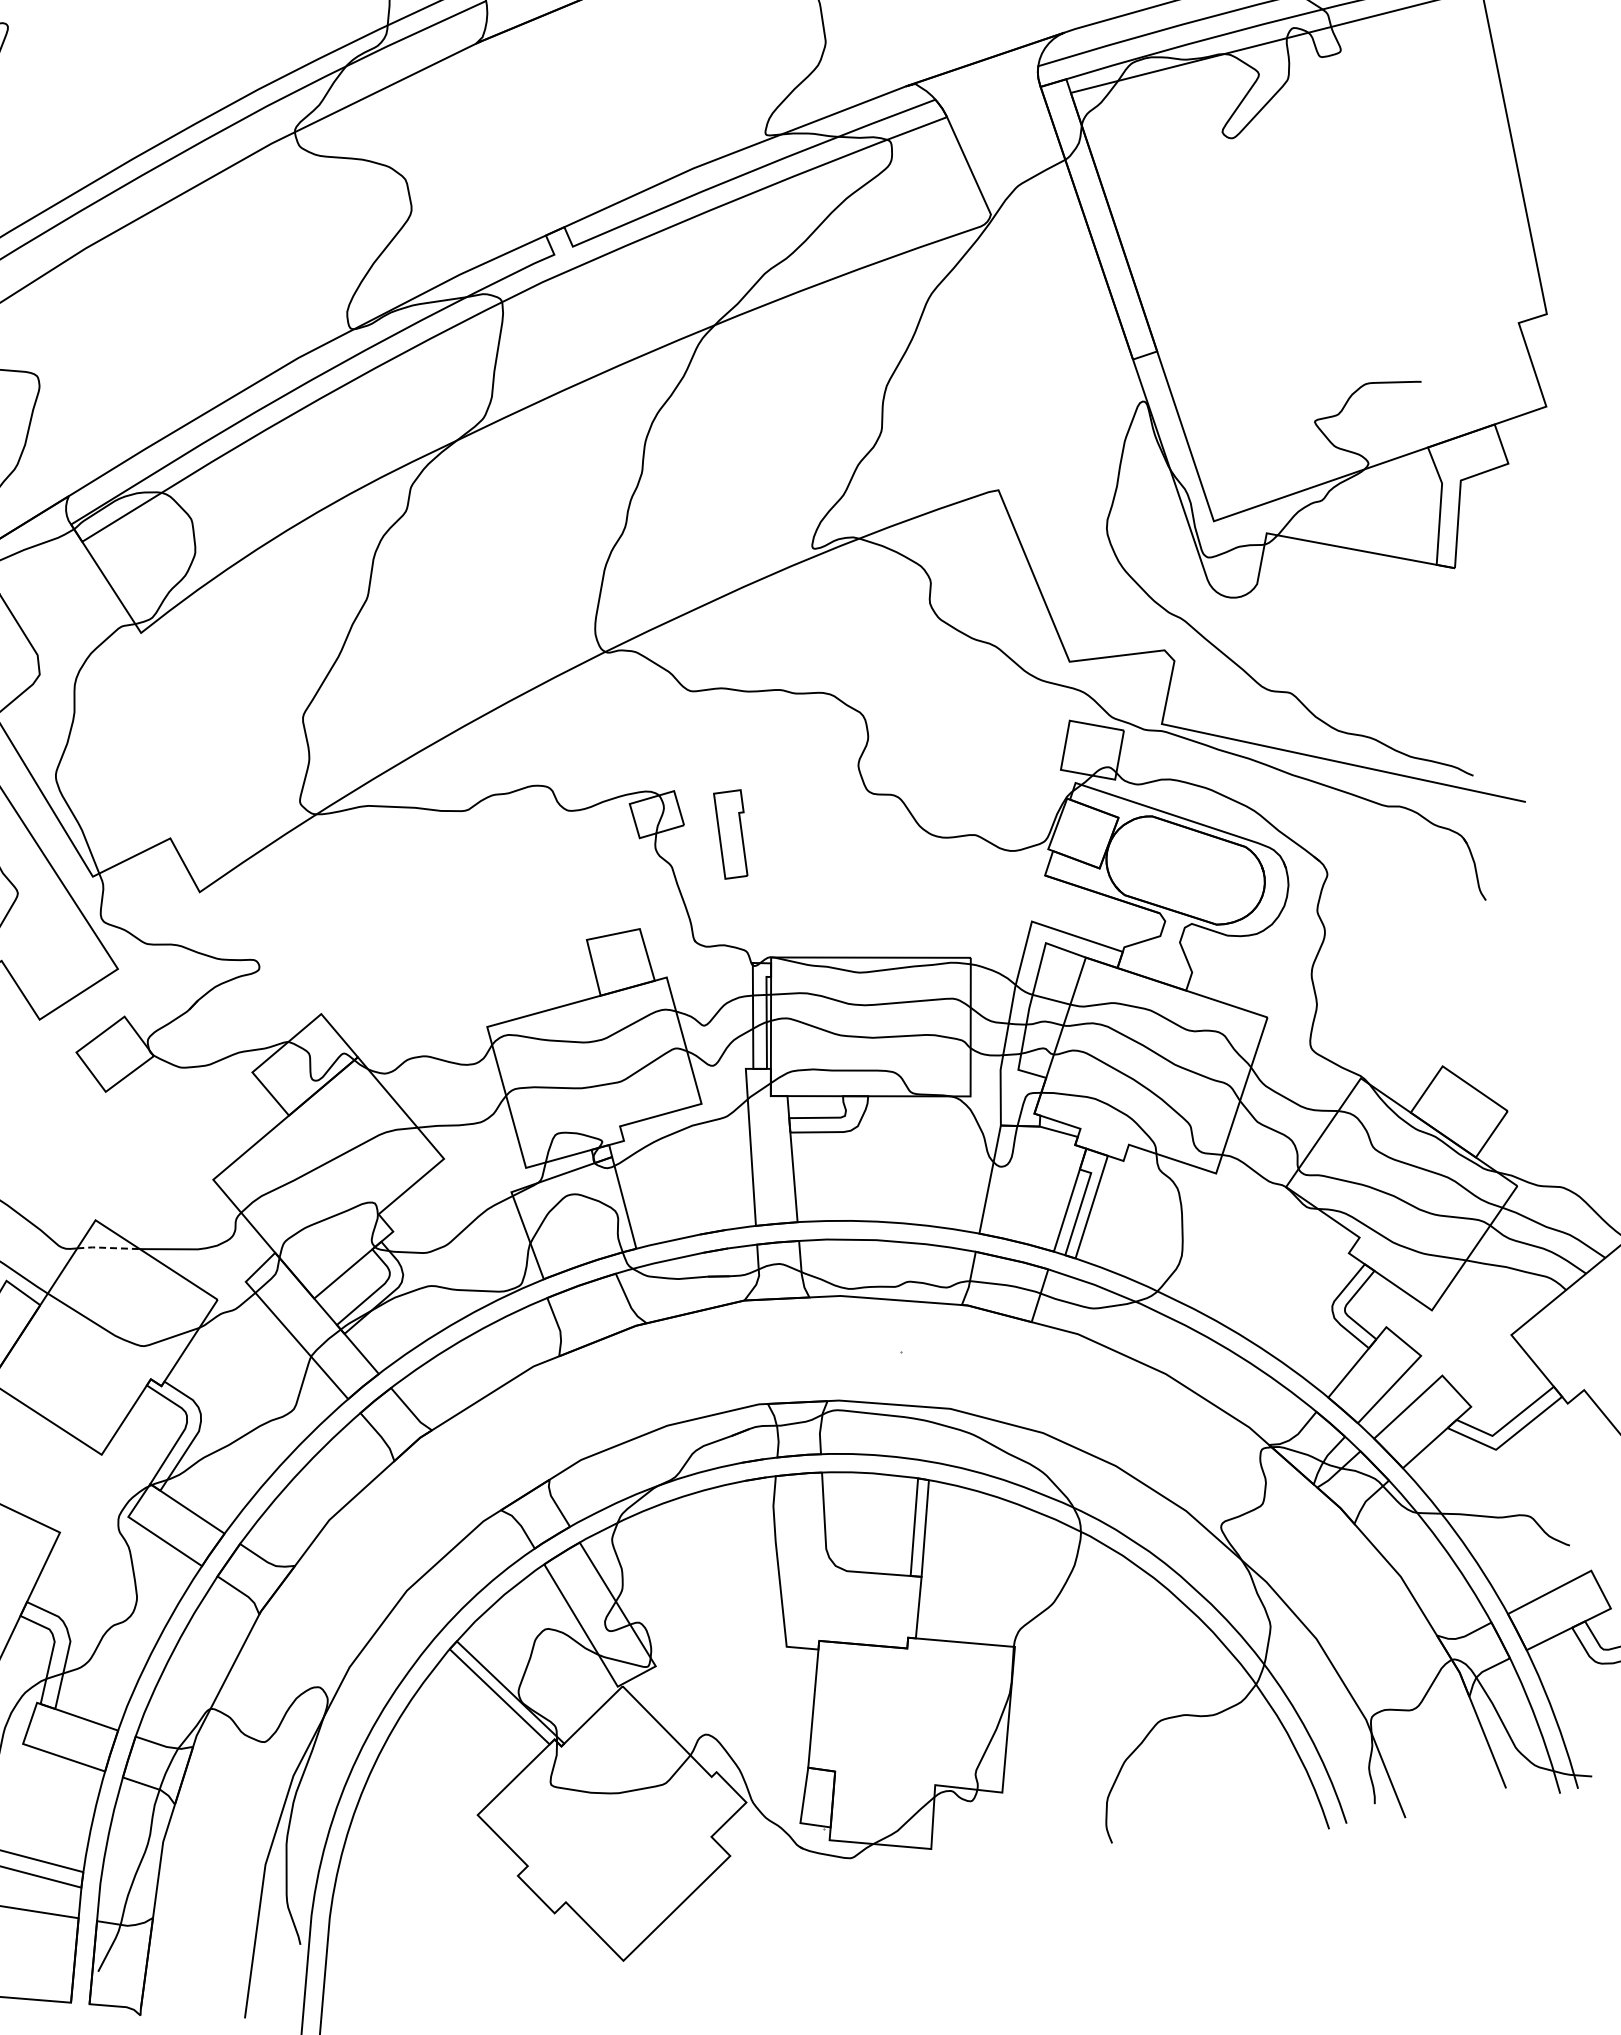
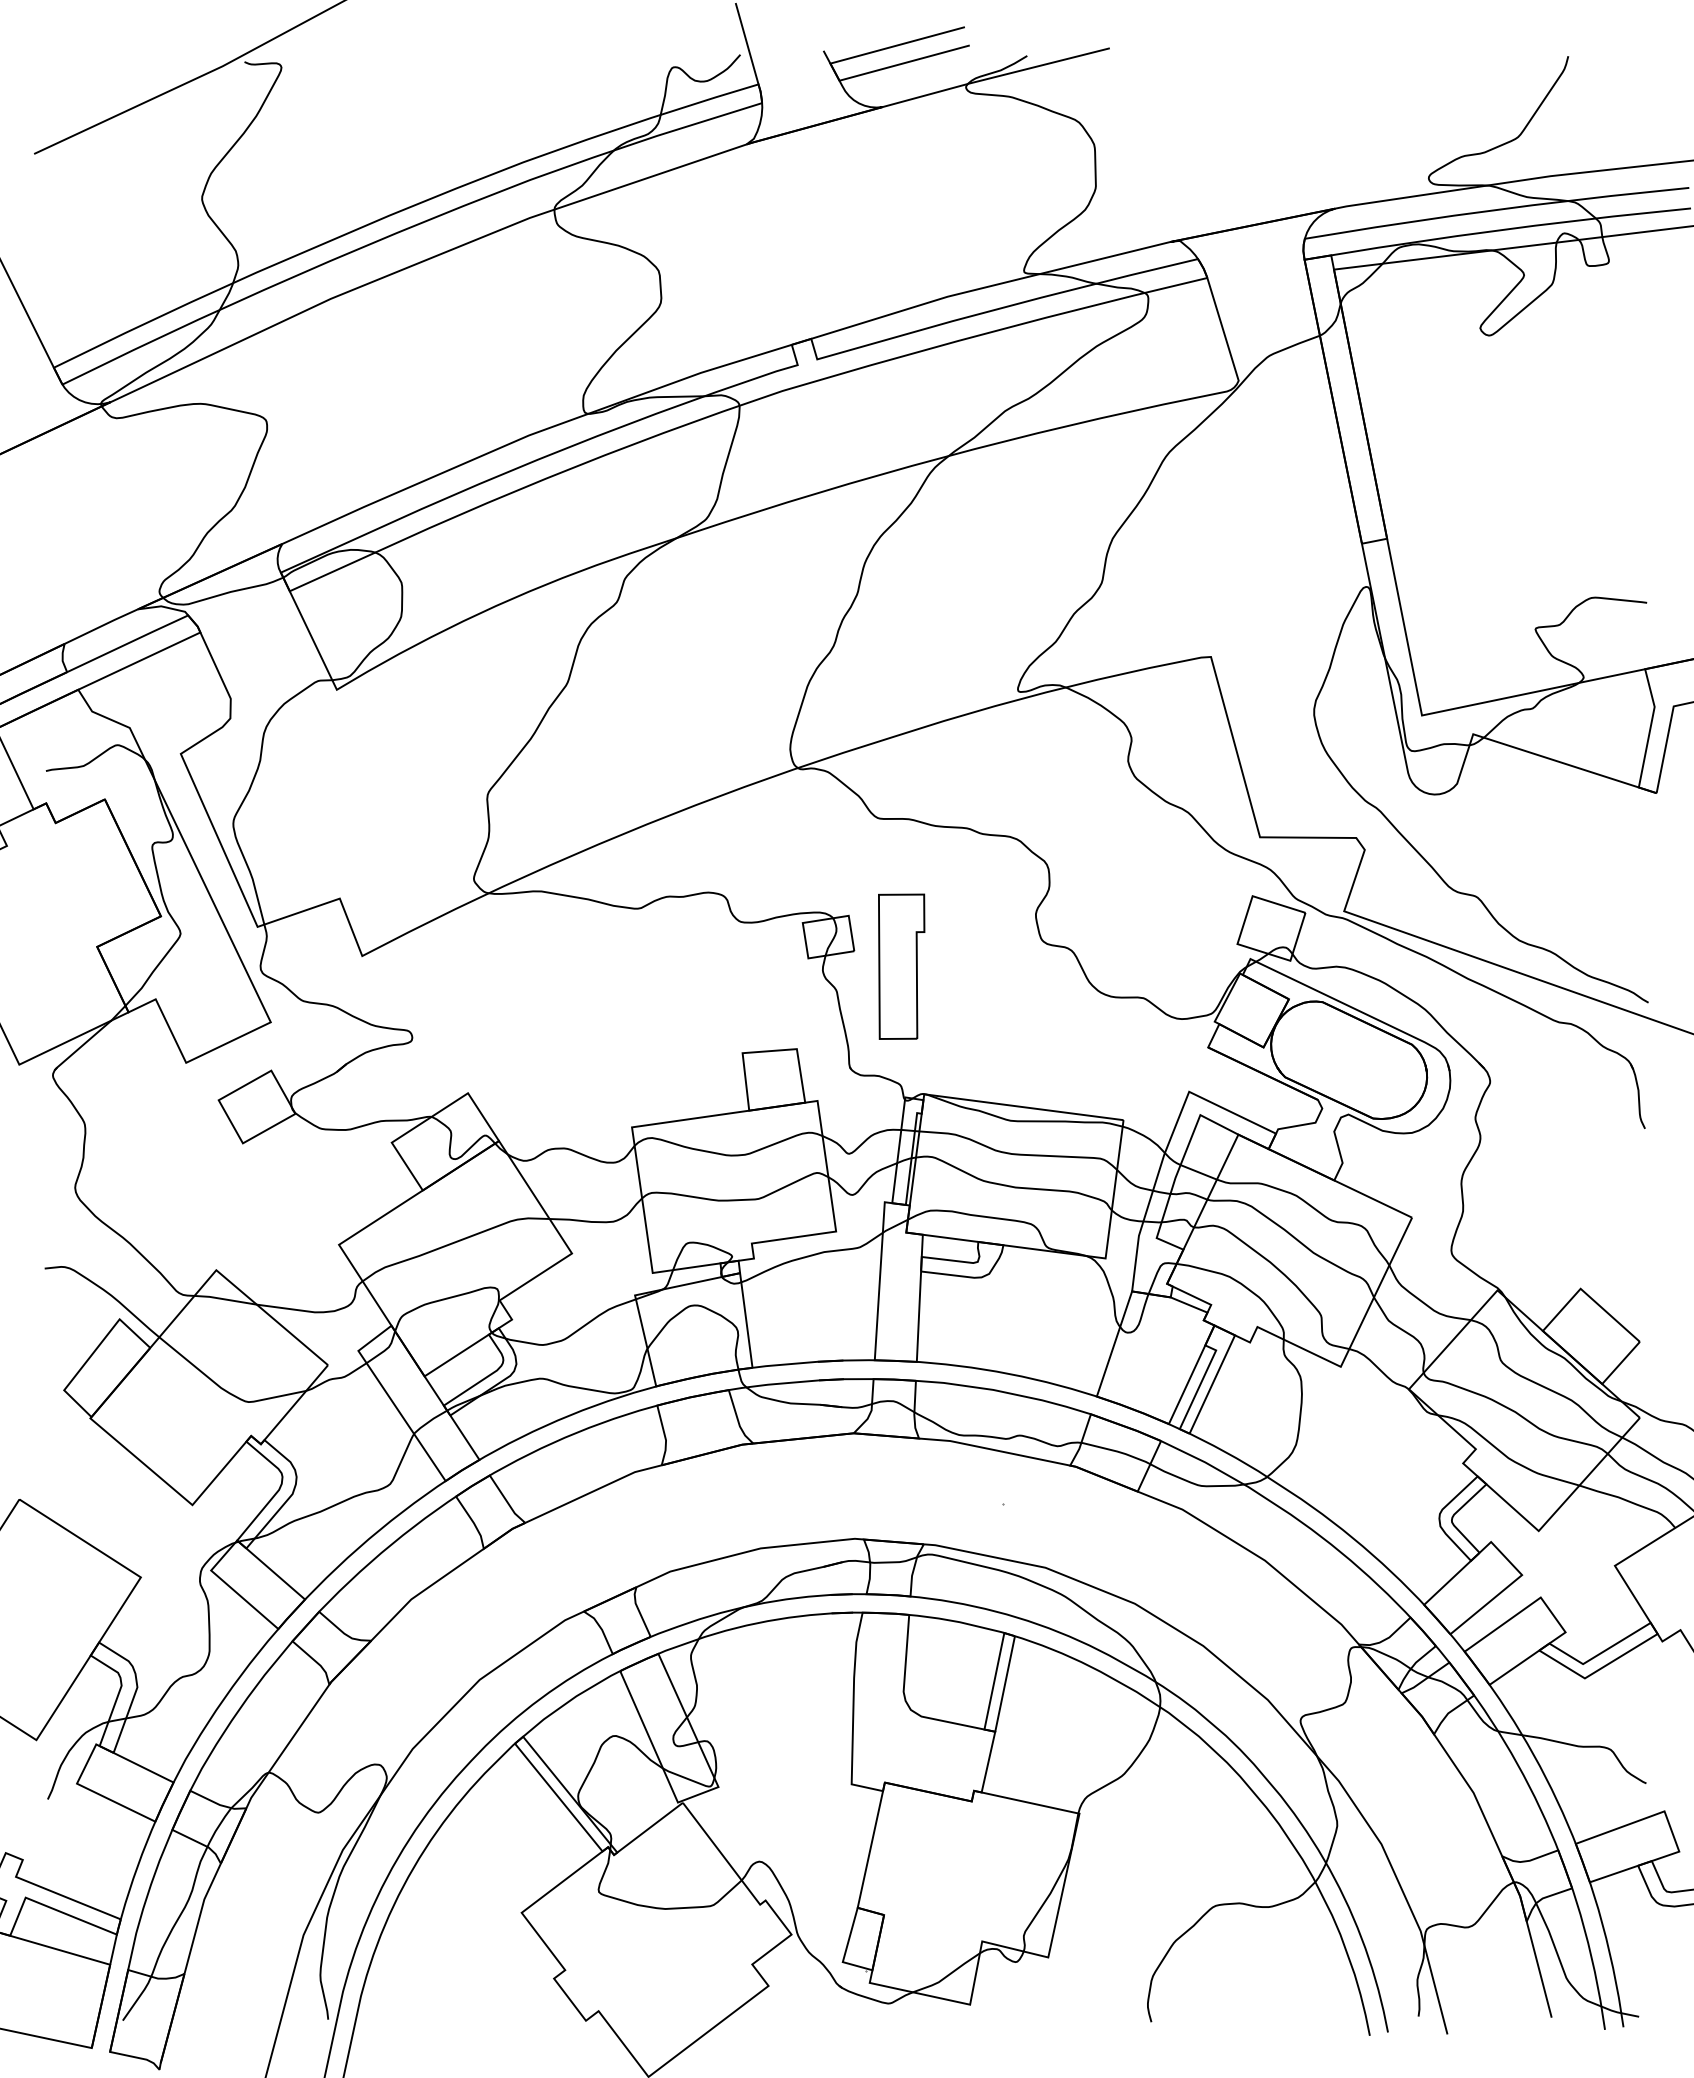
part: (732, 834) -> (901, 966), size x1.67
line: (108, 1247) -> (225, 1299), dashed -> solid

